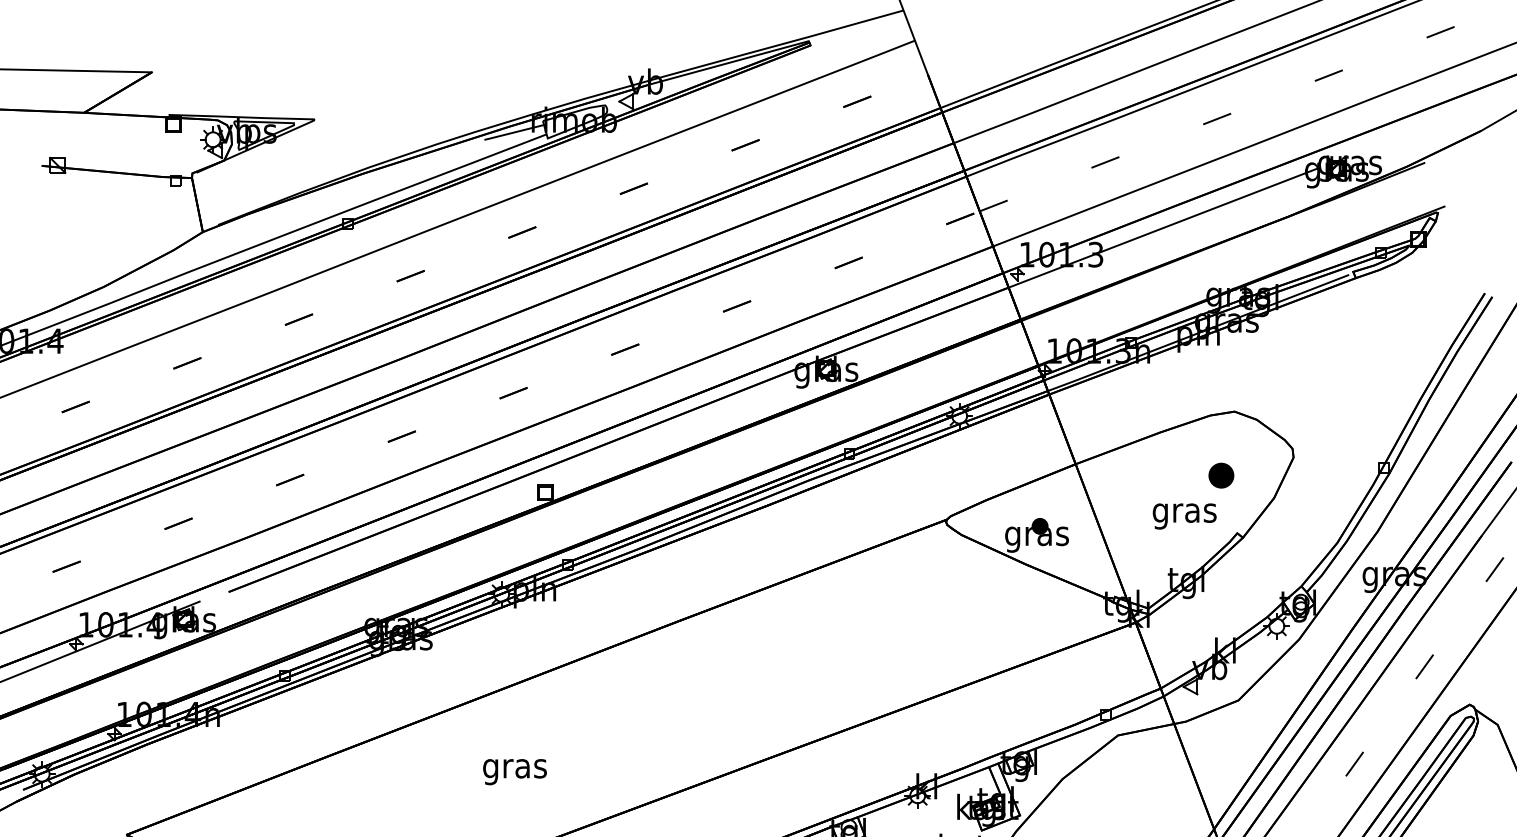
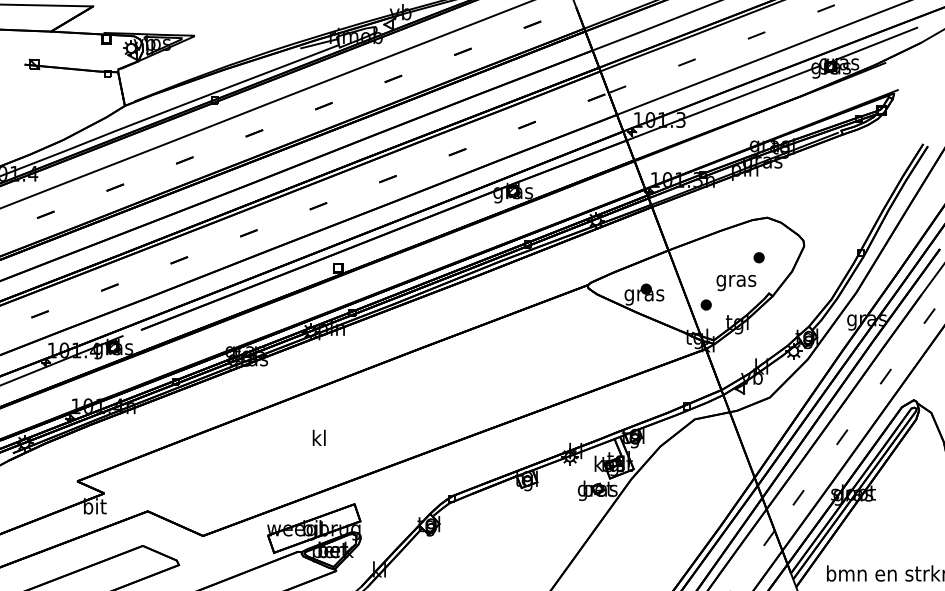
line: (1411, 131) -> (877, 43), added
part: (1220, 475) -> (758, 257), size x0.62
part: (1135, 550) -> (705, 304), added
text: (515, 767) -> (319, 439), gras -> kl

